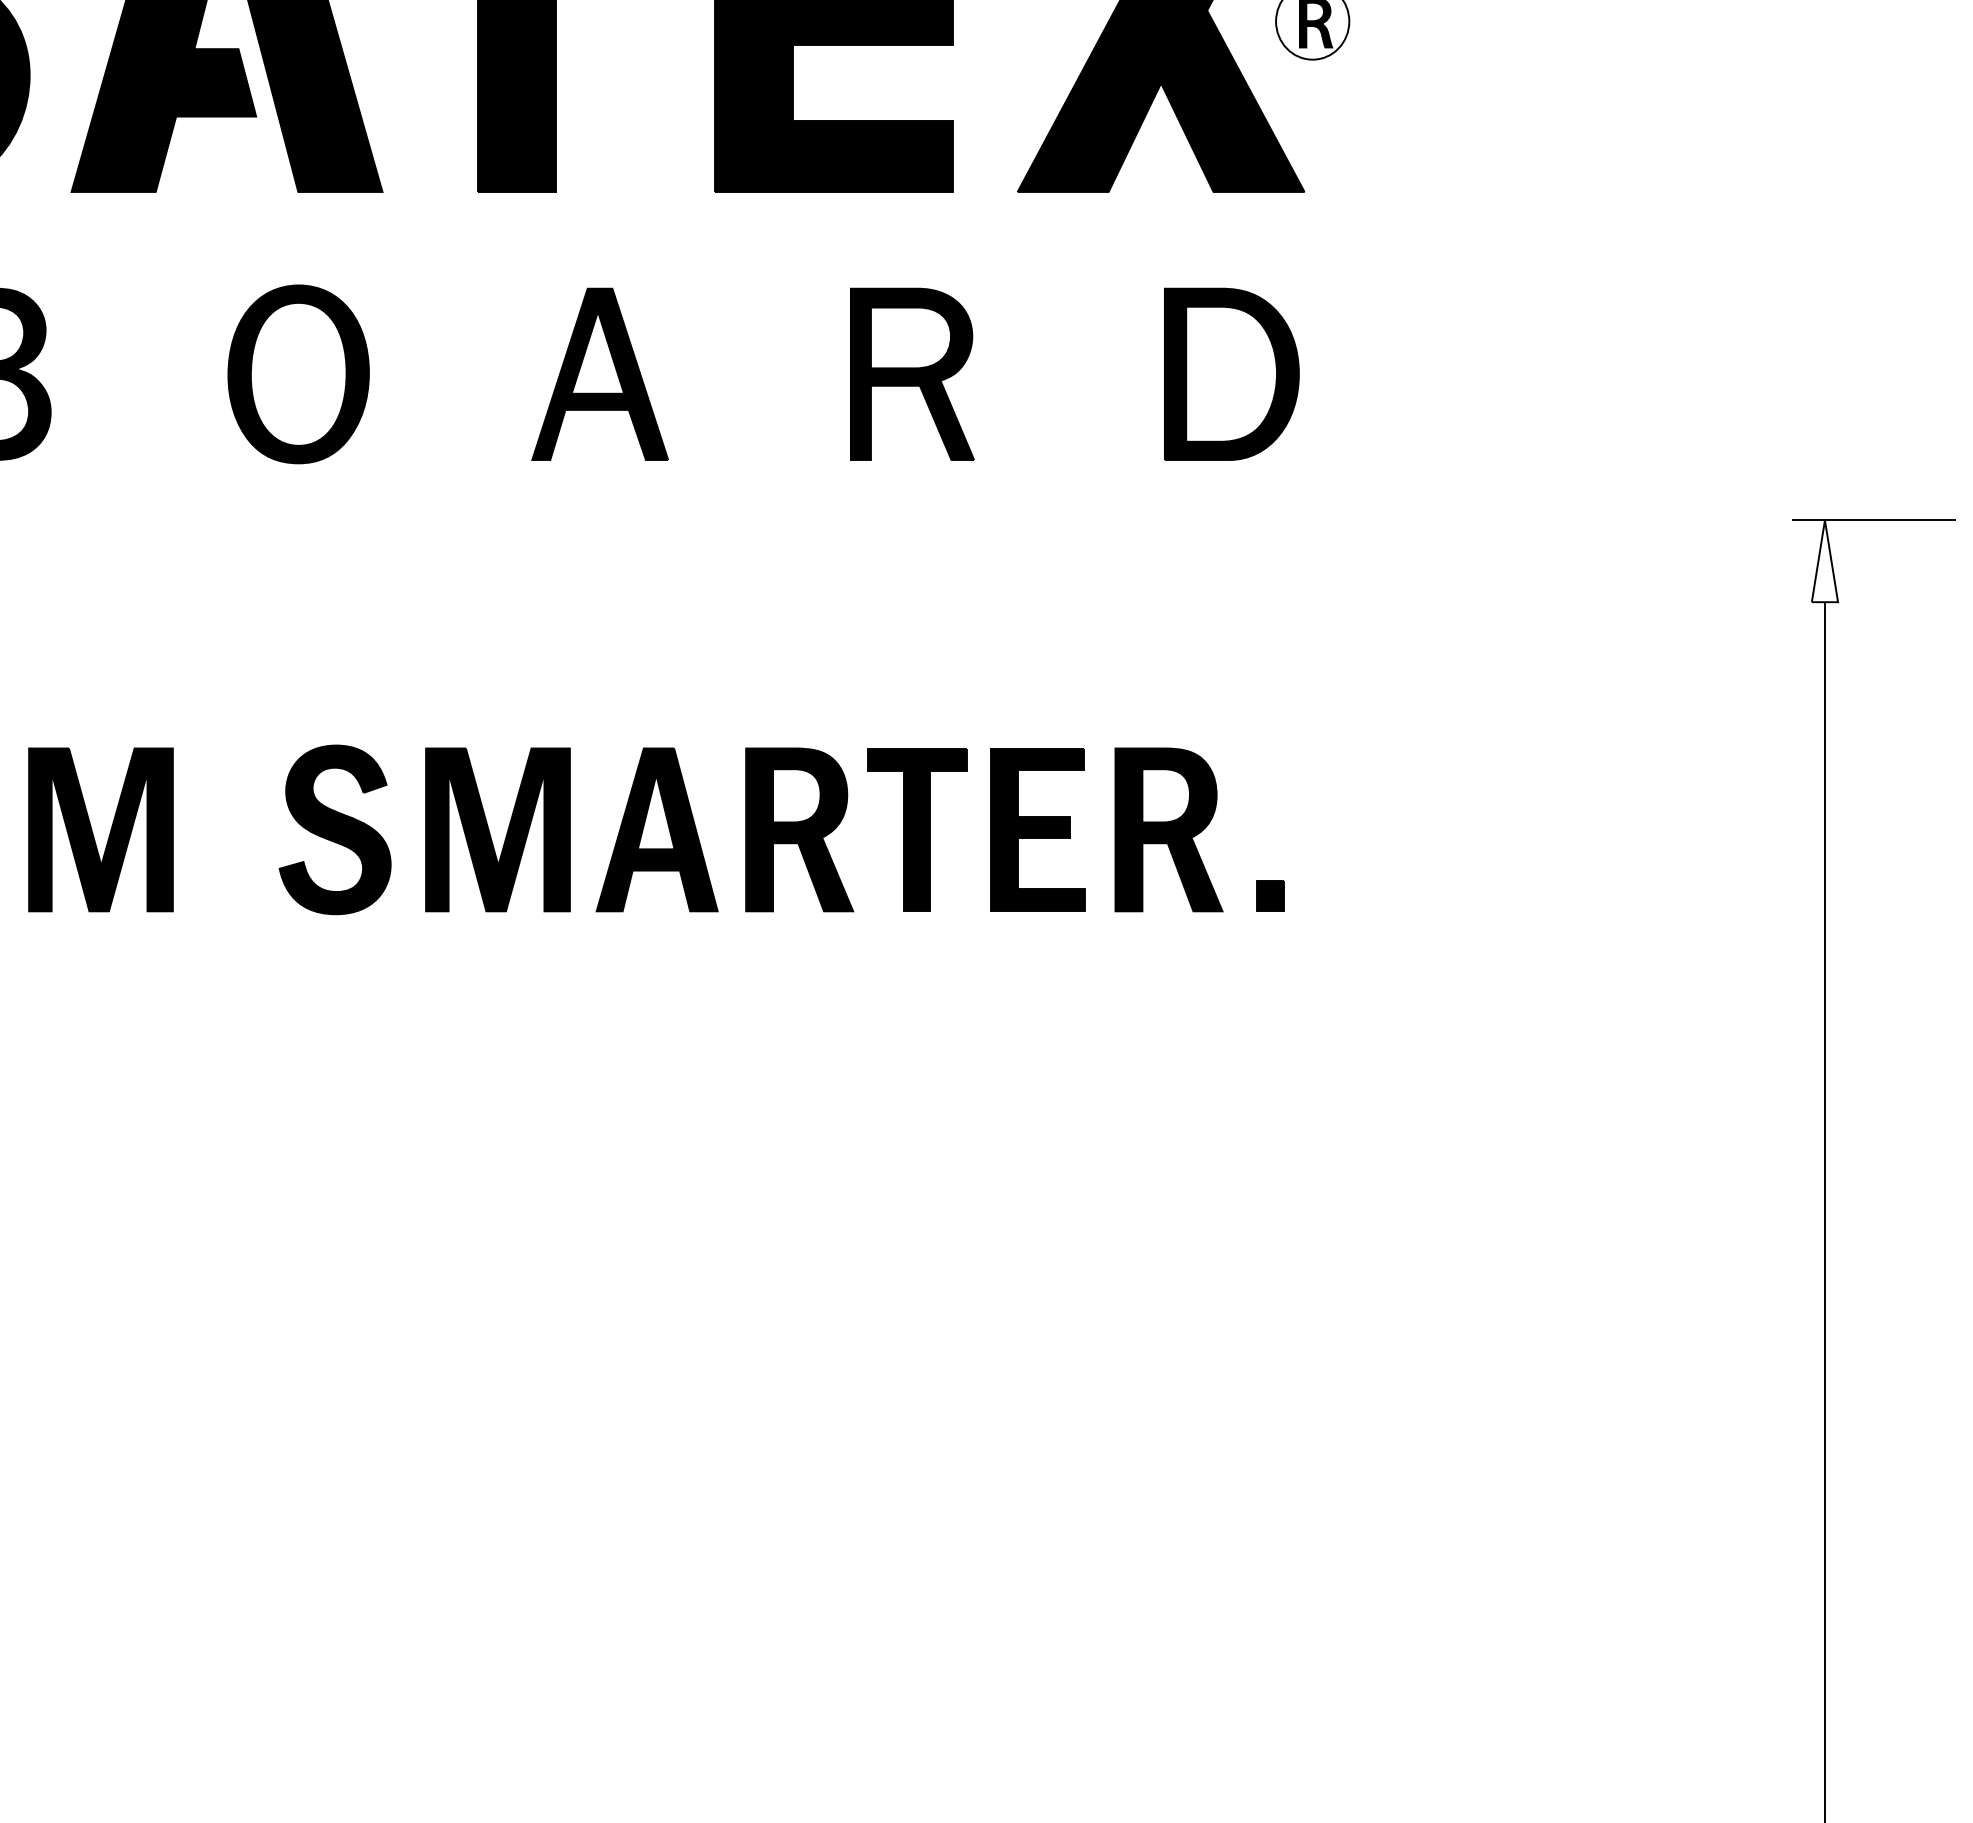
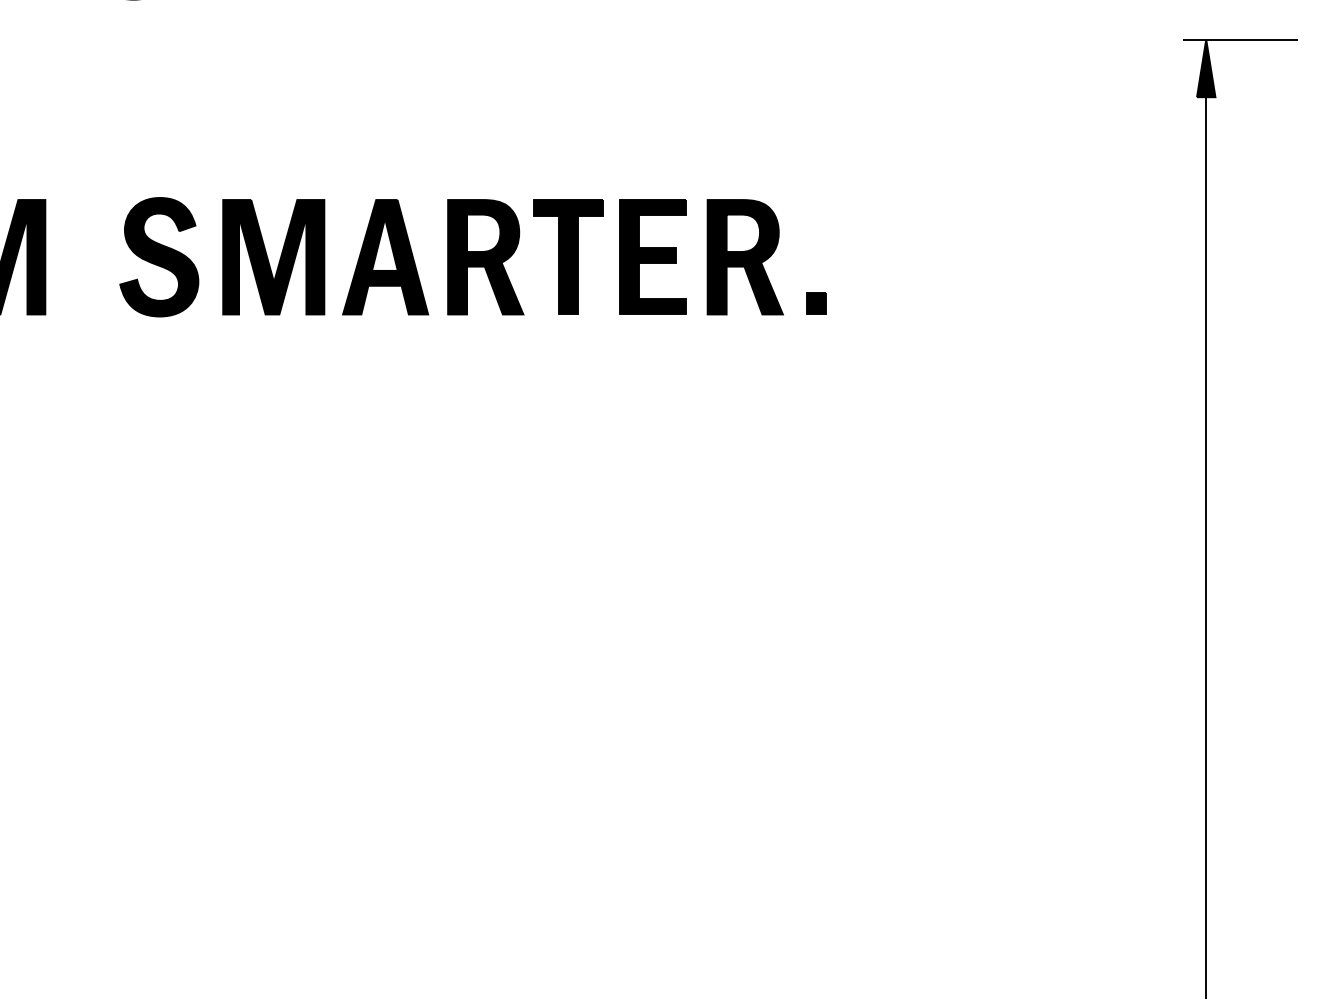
fill: (1824, 561) -> (1205, 68), added

